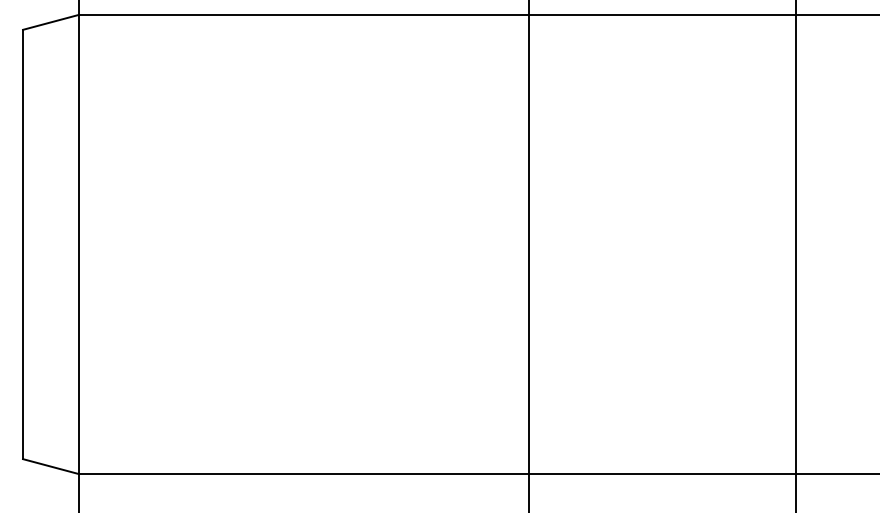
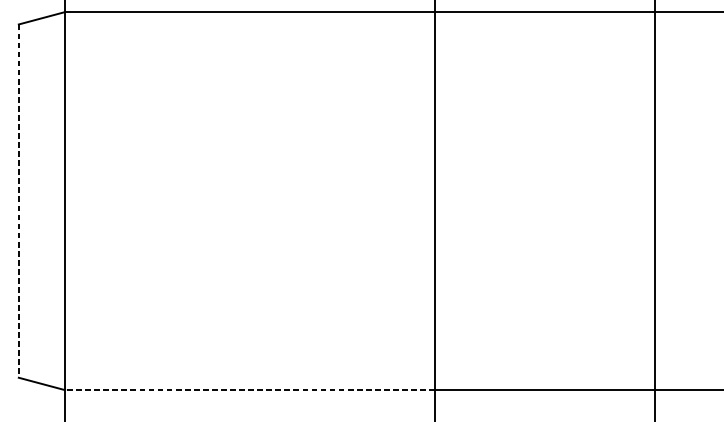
line: (23, 244) -> (19, 201), solid -> dashed
line: (303, 474) -> (249, 390), solid -> dashed

